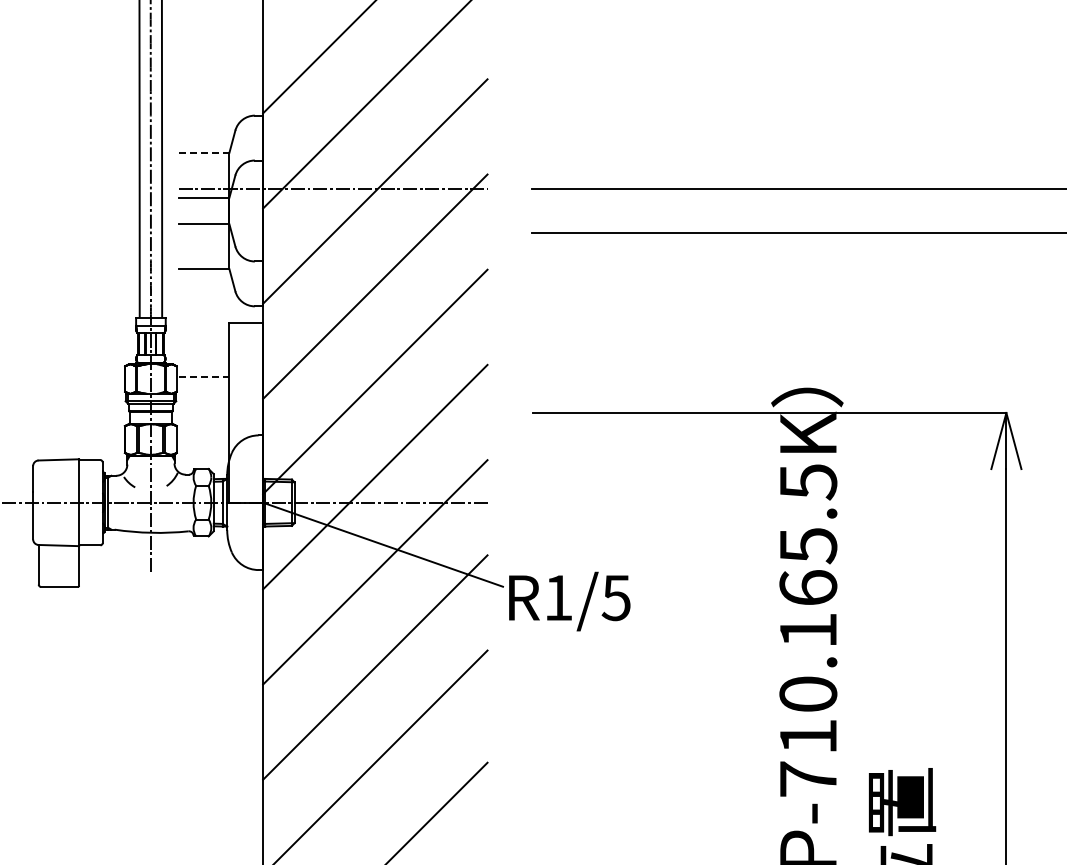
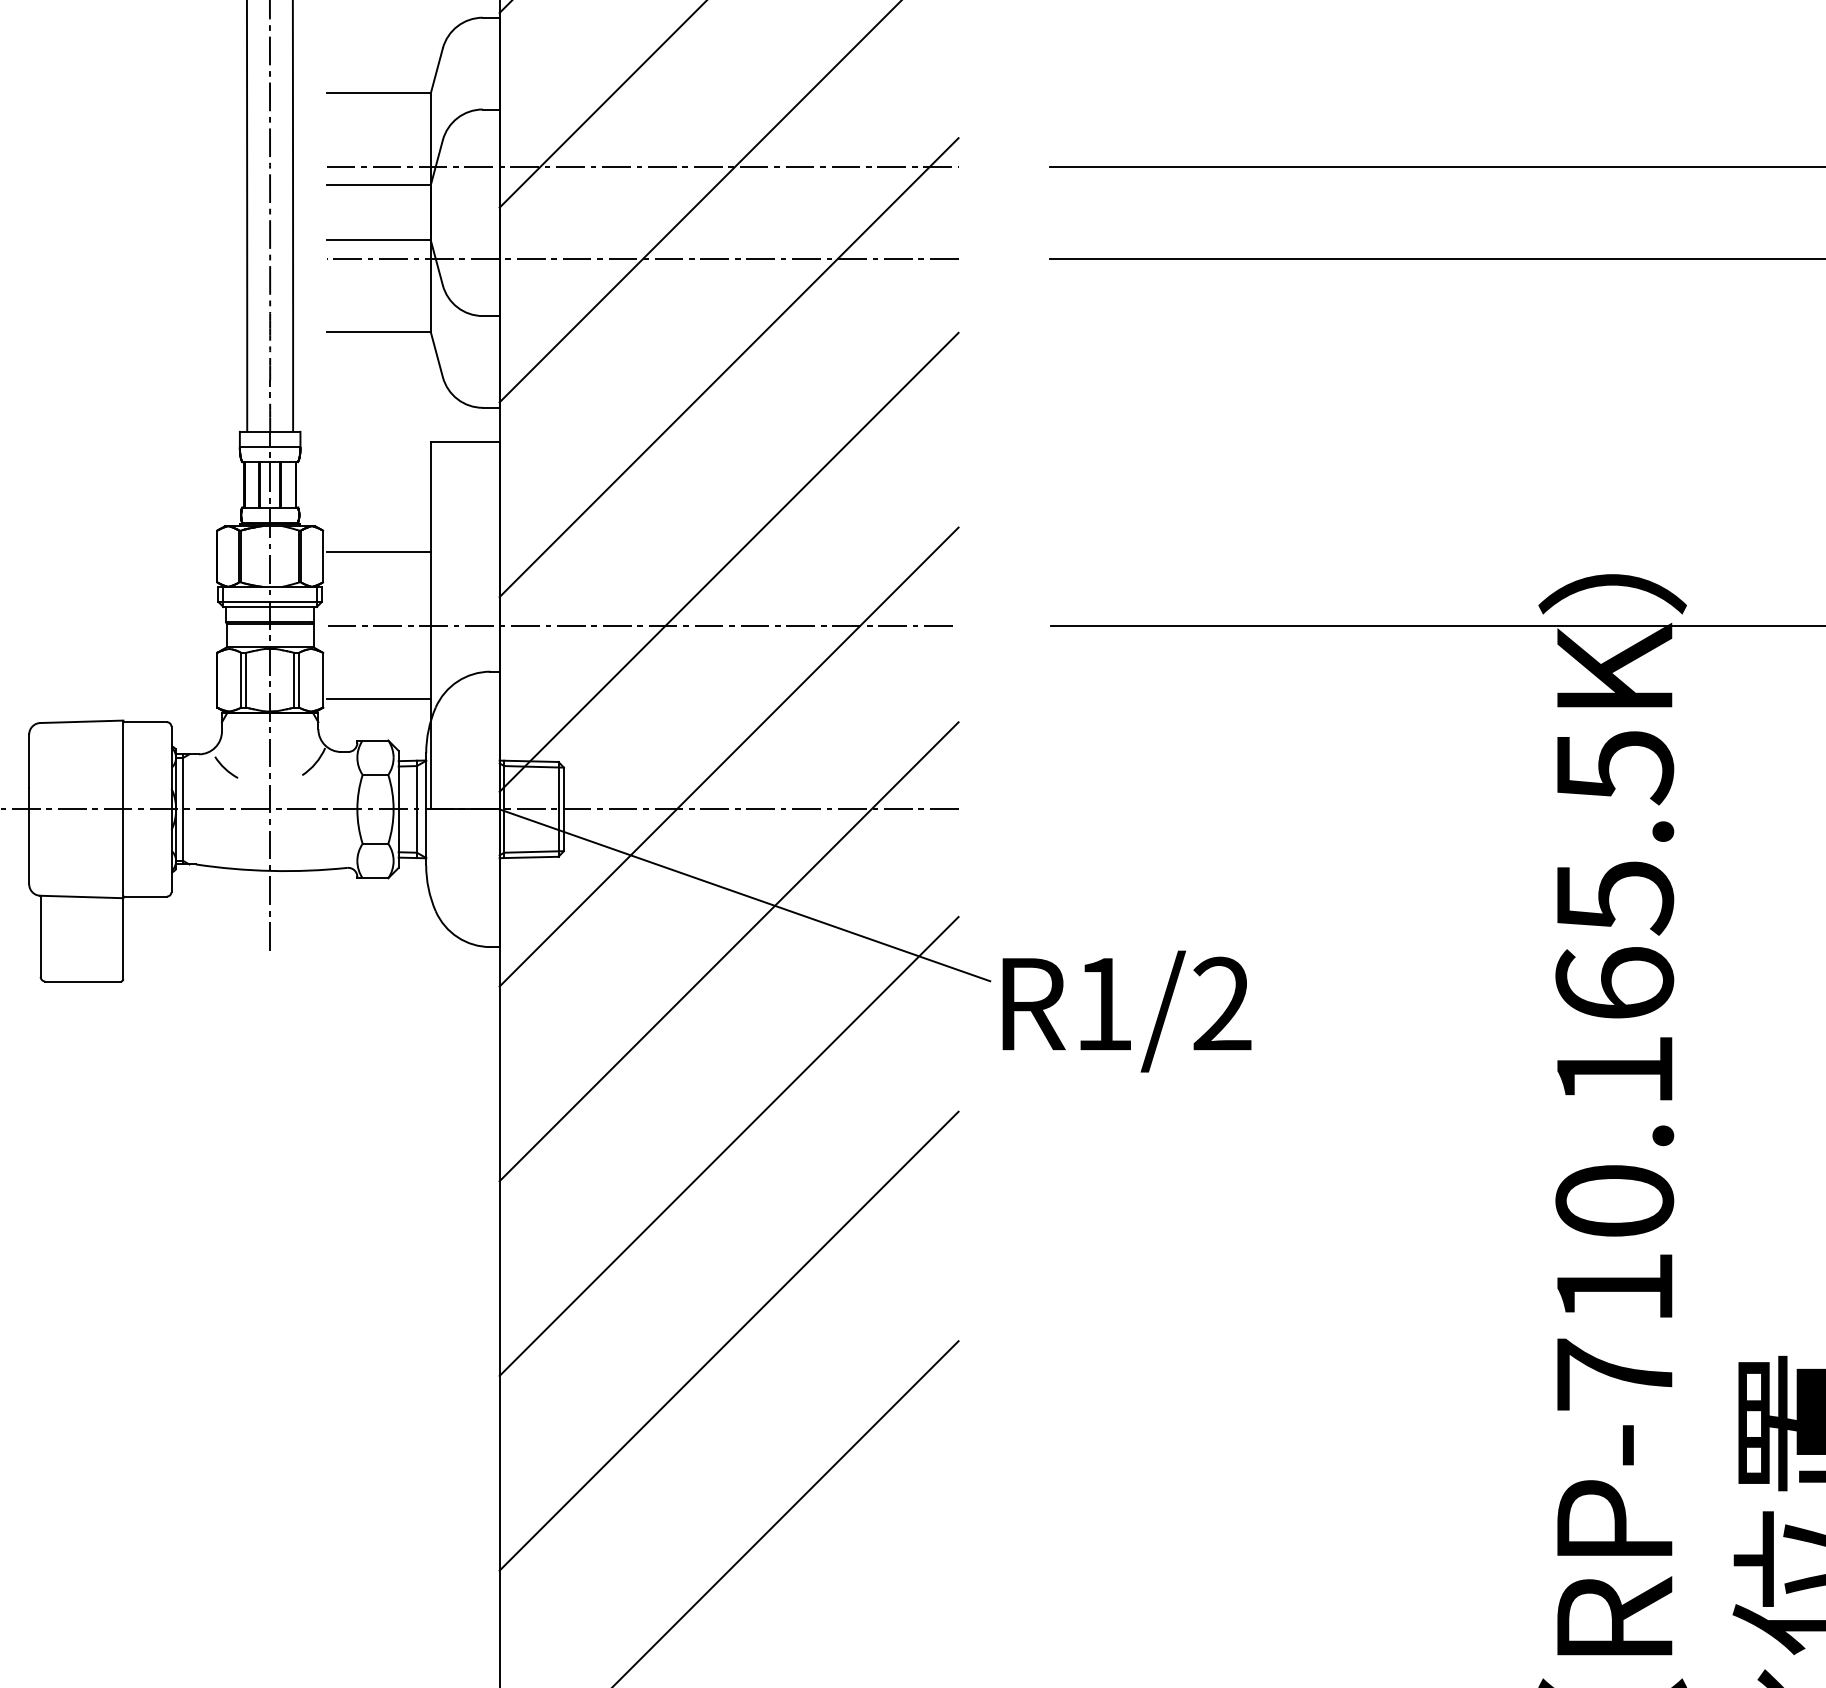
line: (204, 152) -> (379, 93), dashed -> solid
line: (332, 233) -> (641, 258), added
line: (204, 377) -> (379, 553), dashed -> solid
line: (332, 412) -> (641, 624), added
line: (203, 448) -> (377, 698), added
text: (615, 597) -> (1220, 1003), R1/5 -> R1/2

